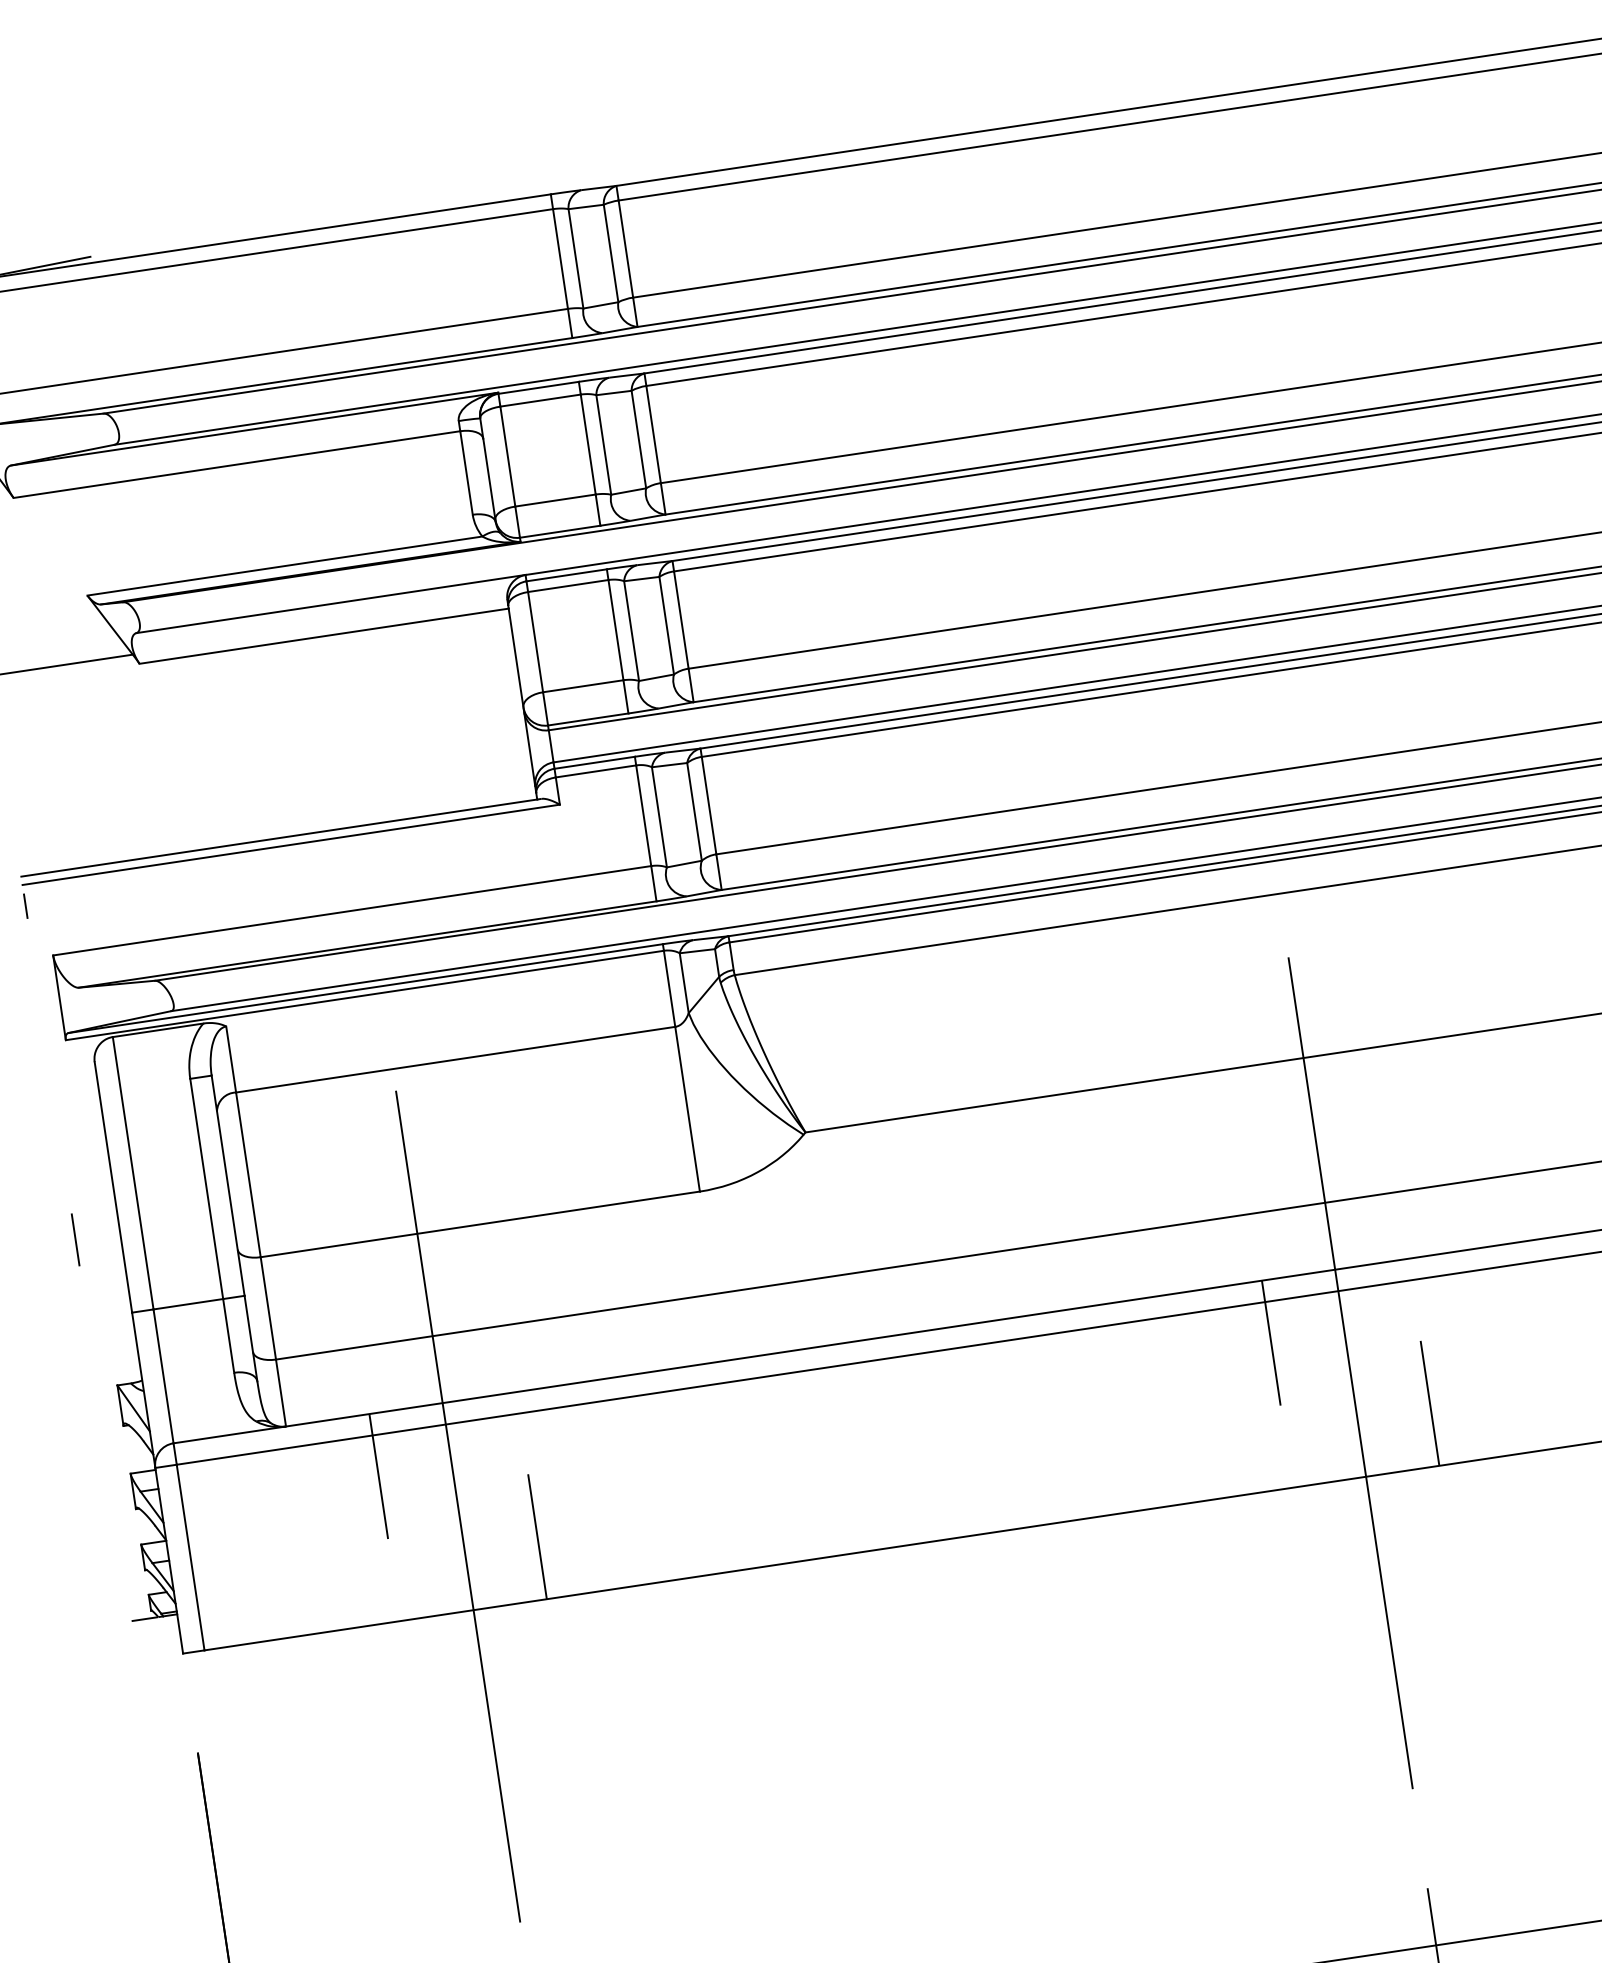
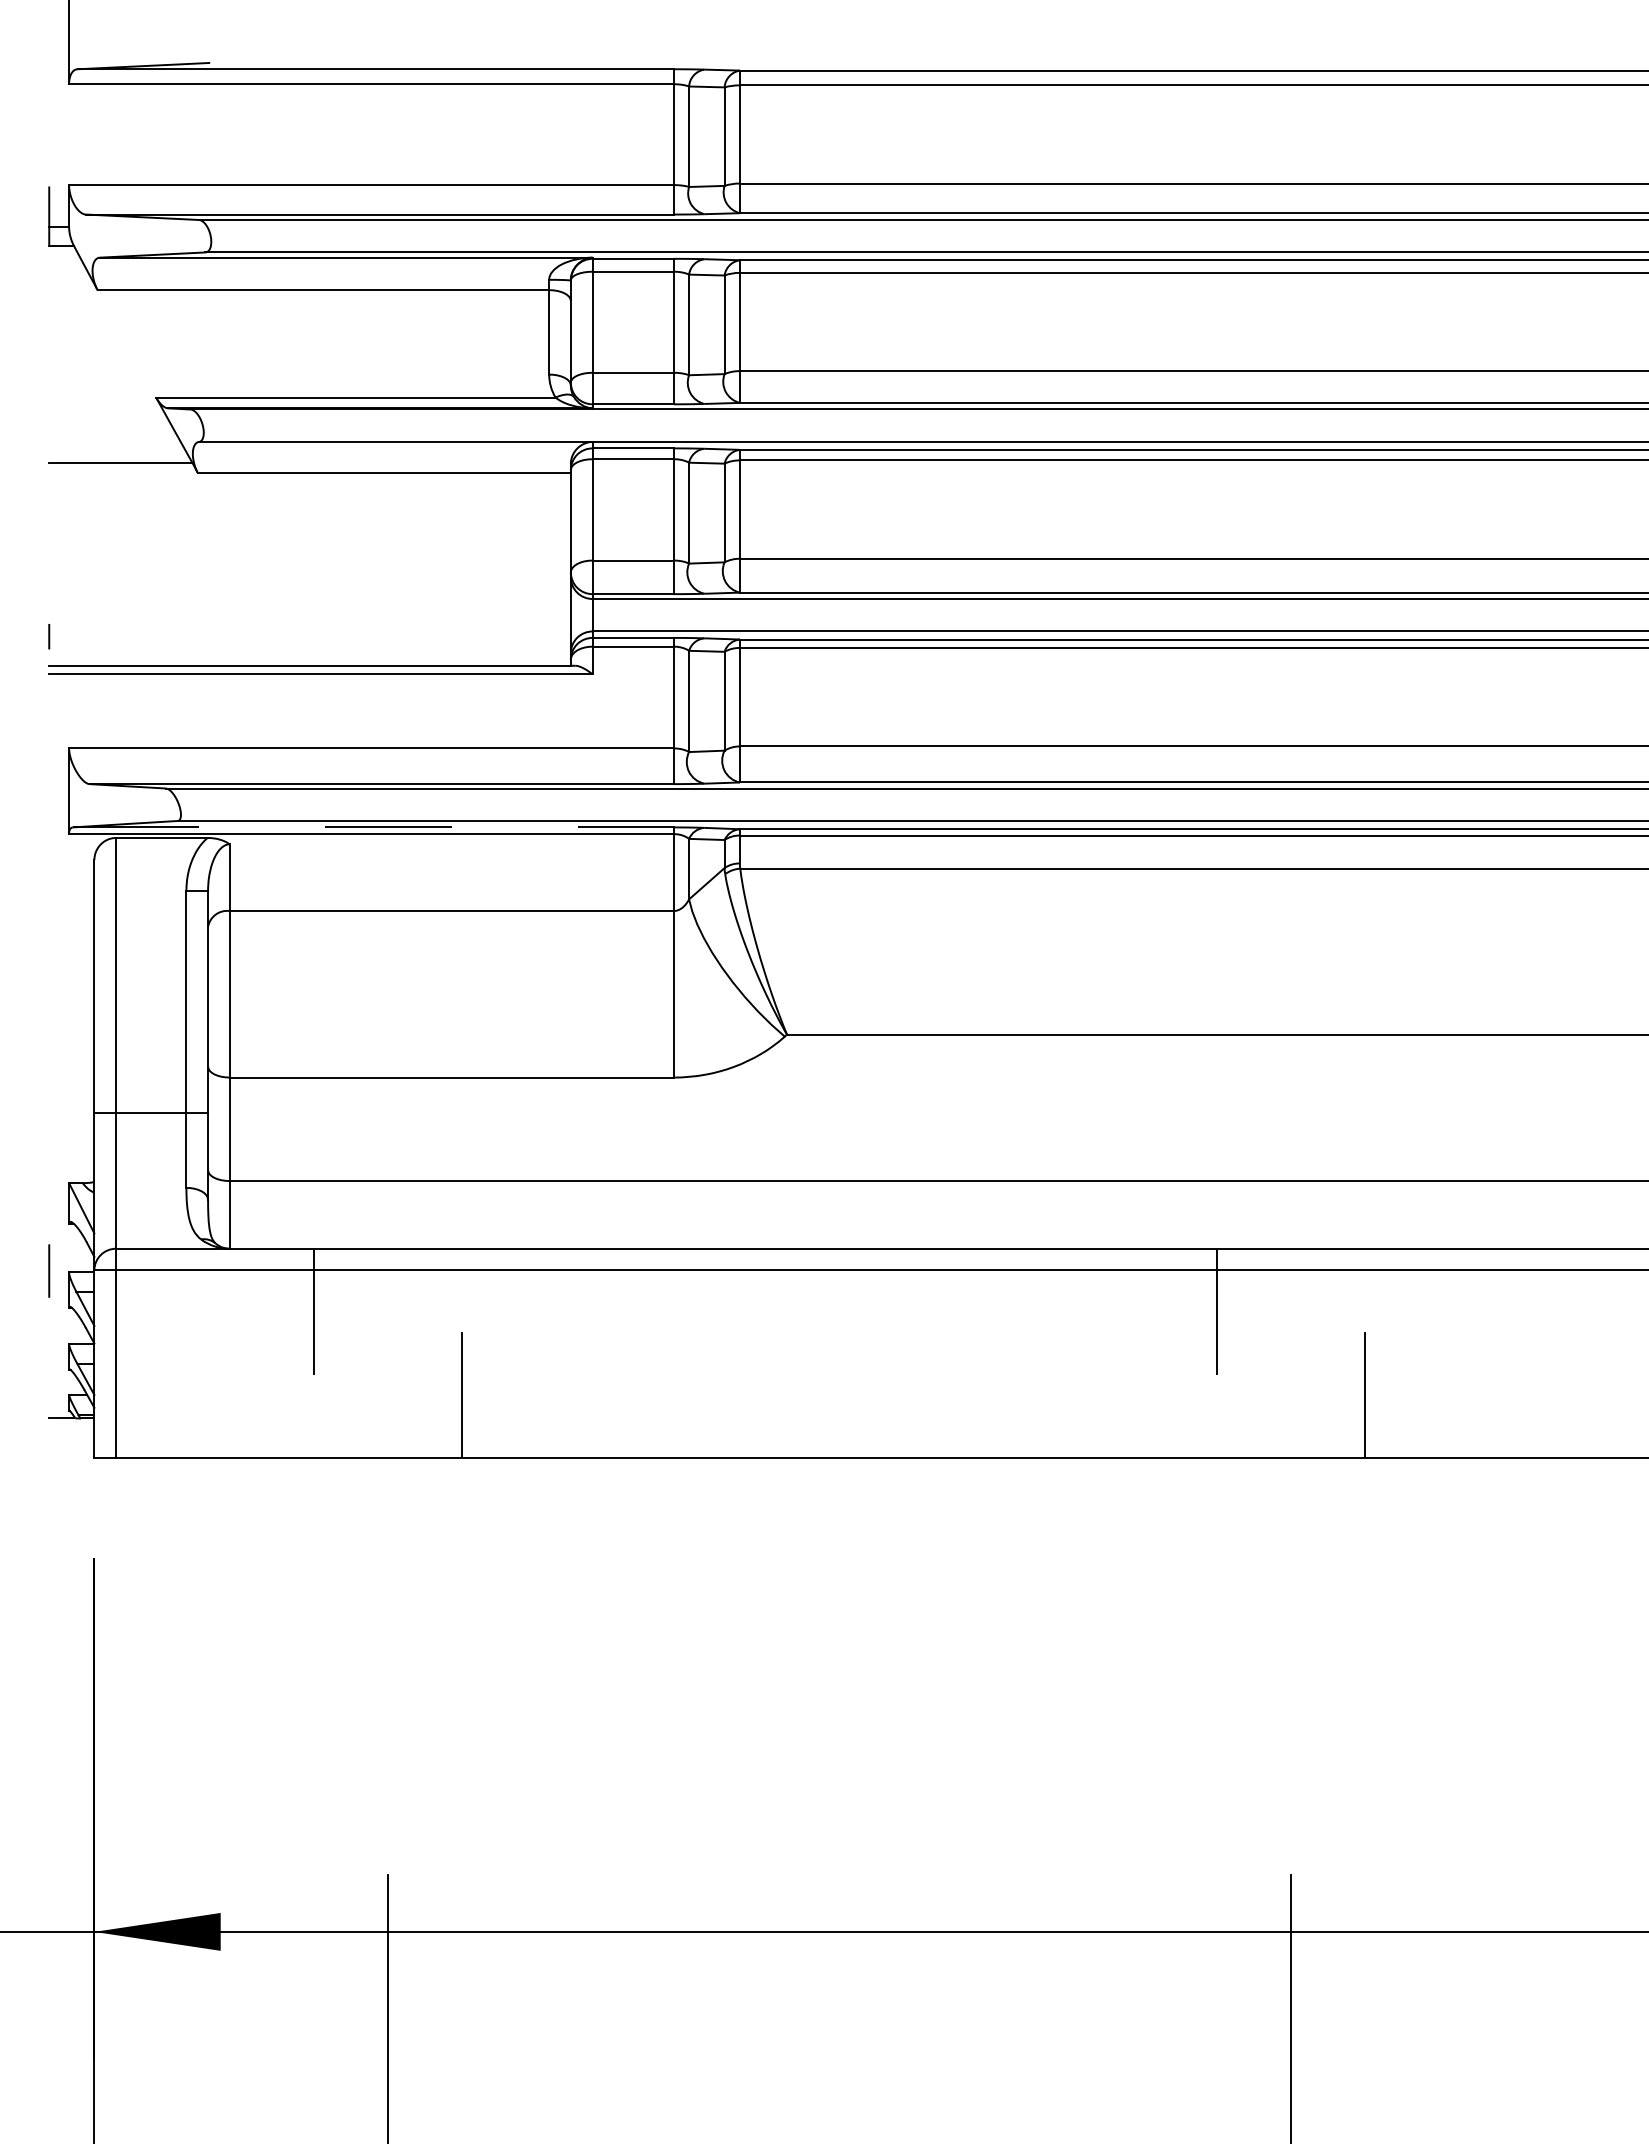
line: (25, 905) -> (49, 636), moved
line: (365, 988) -> (373, 827), solid -> dashed
line: (75, 1239) -> (49, 1270), moved
line: (1350, 1372) -> (1290, 1352), removed
line: (458, 1505) -> (388, 1352), removed

